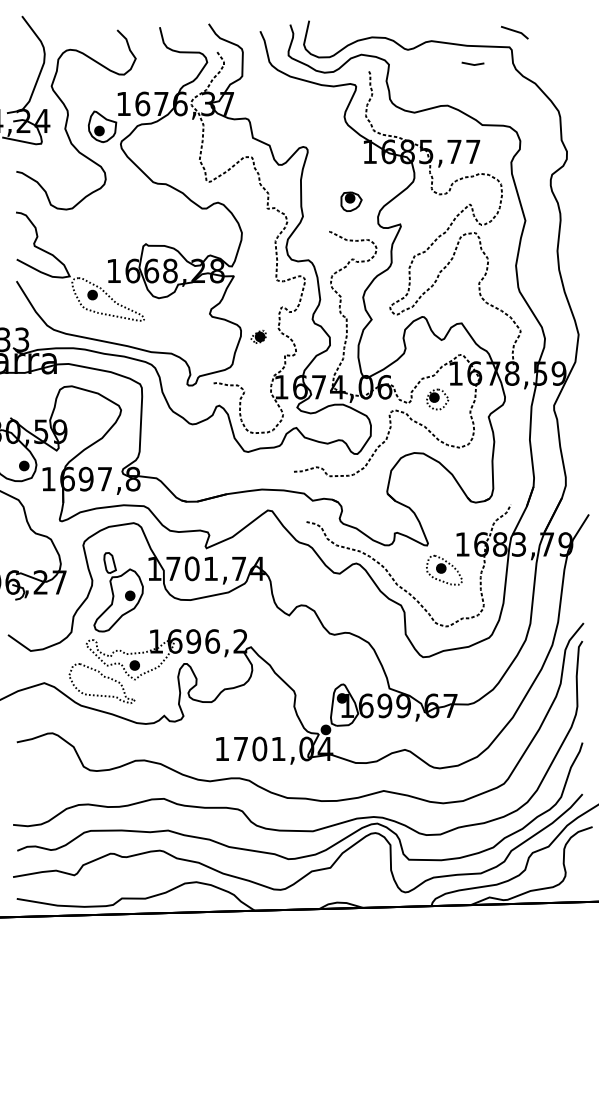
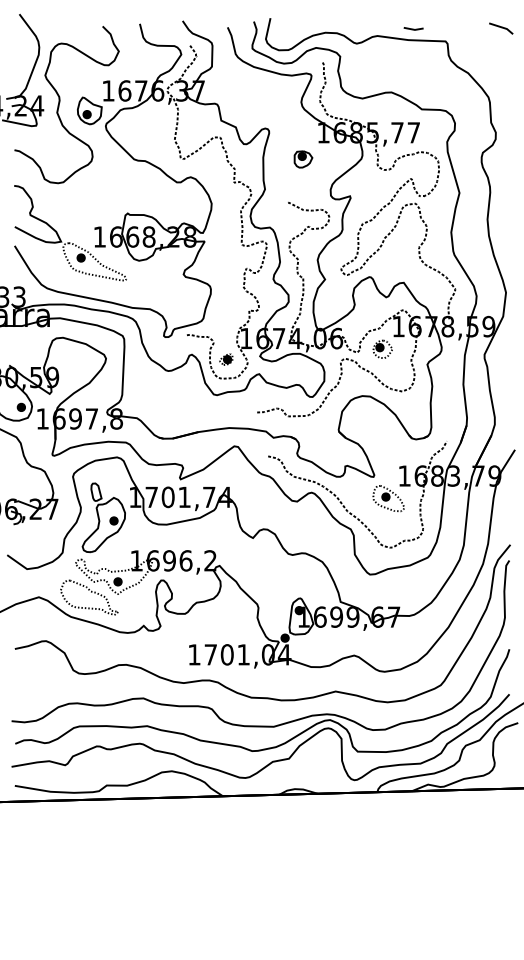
line: (515, 32) -> (501, 28), moved
line: (472, 63) -> (413, 28), moved
part: (351, 201) -> (303, 159), moved
part: (258, 336) -> (226, 359), moved

